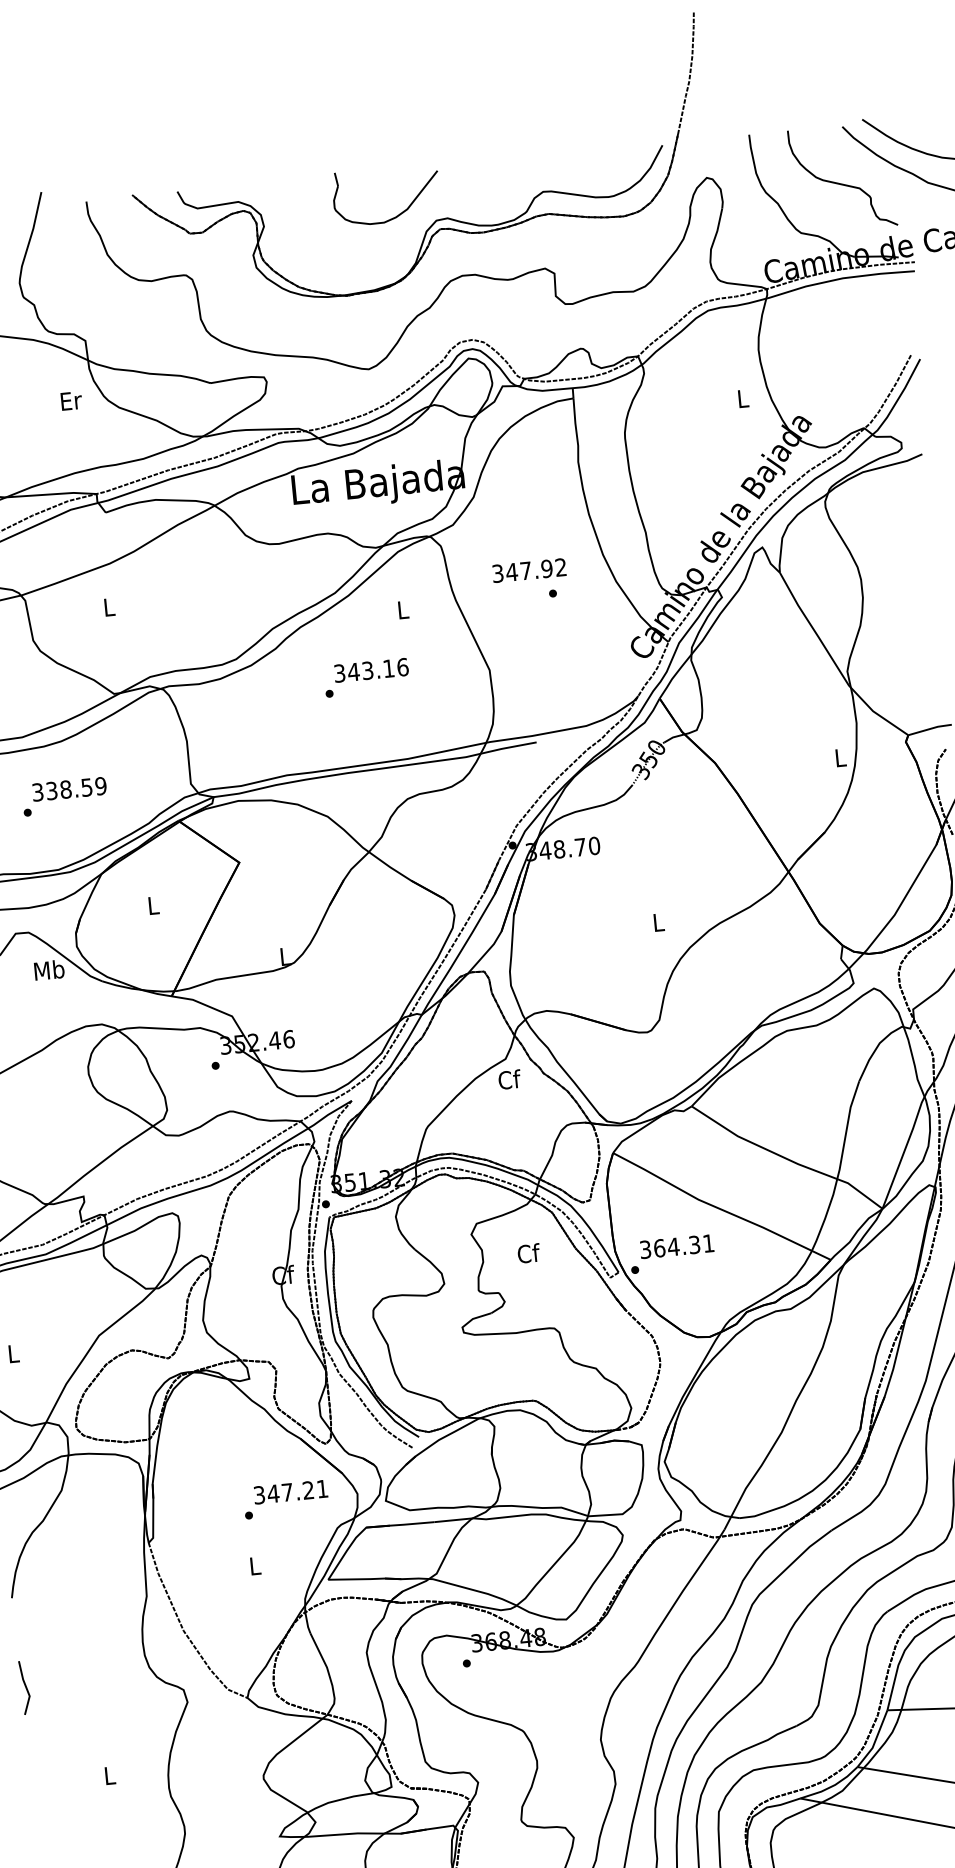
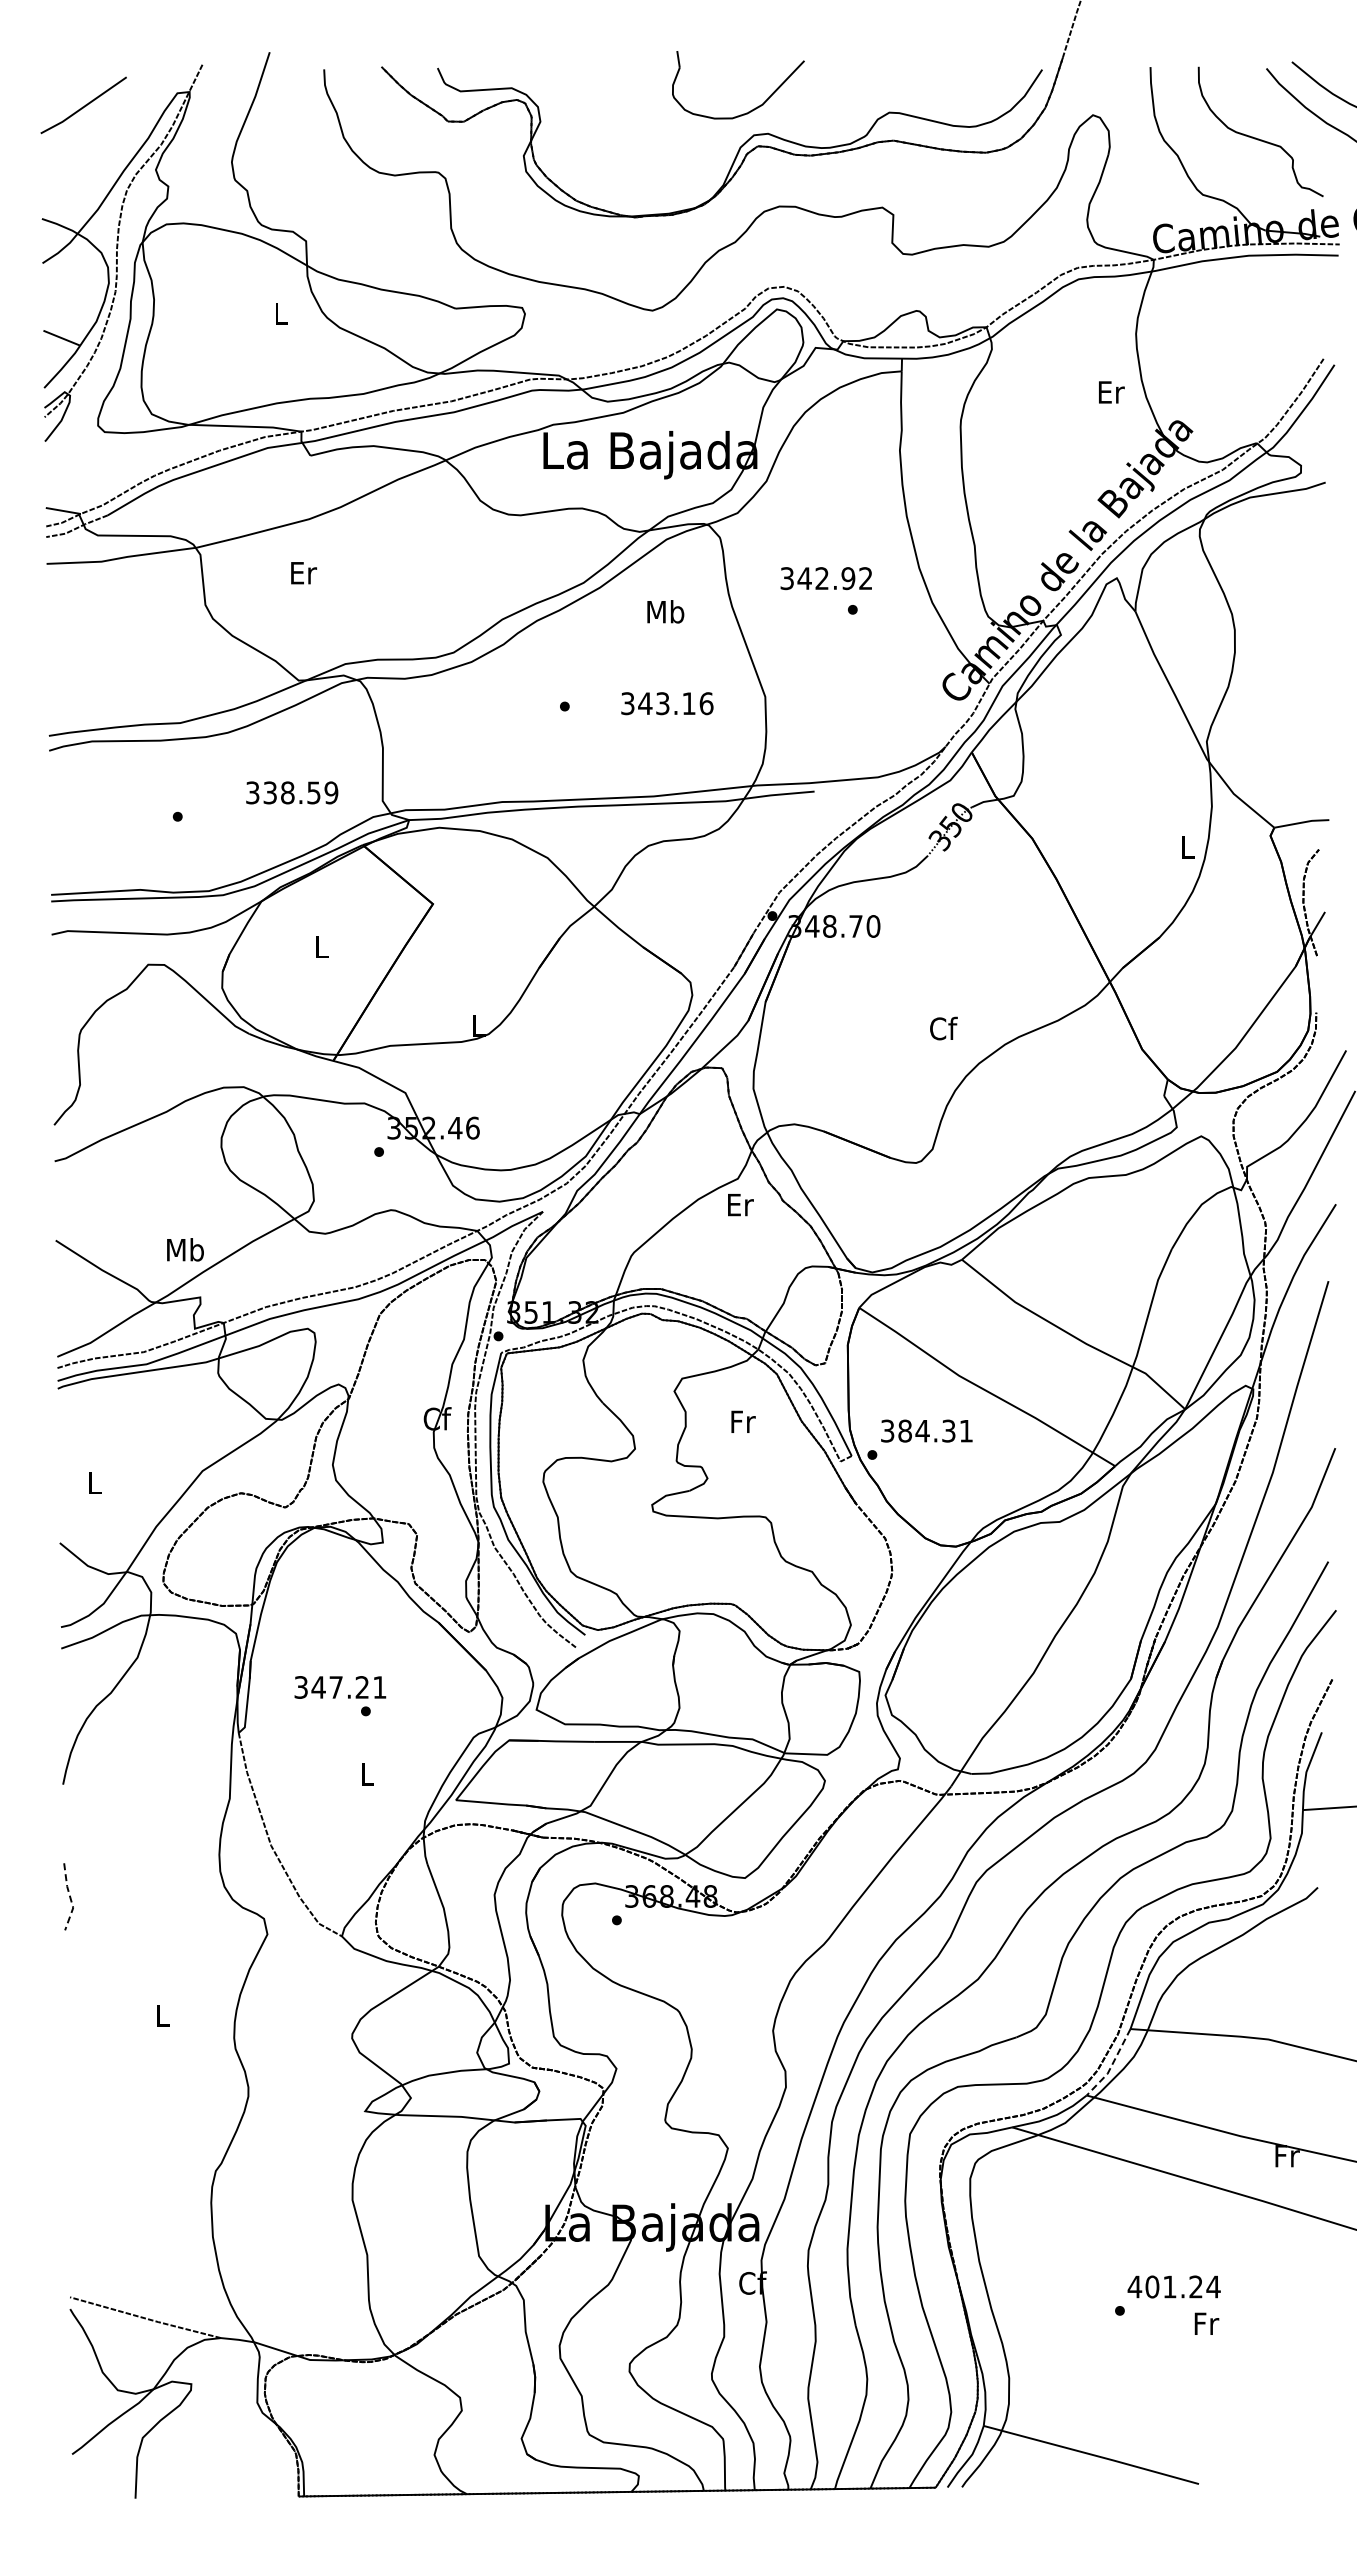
part: (400, 213) -> (753, 108), moved
text: (743, 398) -> (1111, 392), L -> Er
text: (71, 400) -> (281, 313), Er -> L
text: (525, 570) -> (821, 578), 347.92 -> 342.92
text: (110, 607) -> (304, 573), L -> Er
text: (402, 609) -> (665, 611), L -> Mb
text: (371, 670) -> (667, 703), moved
text: (69, 788) -> (292, 792), moved
text: (658, 922) -> (943, 1028), L -> Cf
text: (49, 969) -> (185, 1249), moved
text: (509, 1079) -> (740, 1204), Cf -> Er
text: (659, 1247) -> (905, 1430), 364.31 -> 384.31
text: (529, 1253) -> (743, 1421), Cf -> Fr
text: (290, 1492) -> (340, 1687), moved
line: (26, 1688) -> (70, 1897), solid -> dashed
line: (875, 1741) -> (1111, 2065), solid -> dashed

